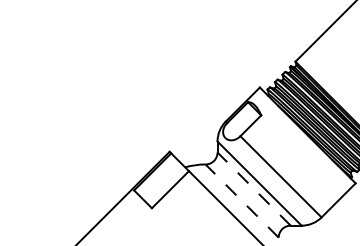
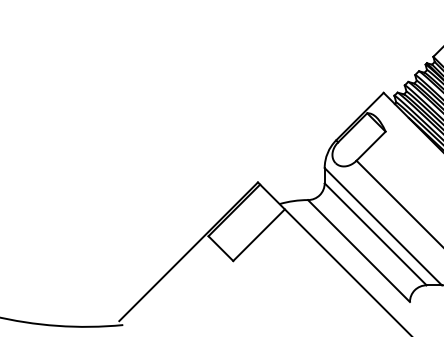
line: (254, 189) -> (376, 234), dashed -> solid
line: (242, 201) -> (359, 251), dashed -> solid

